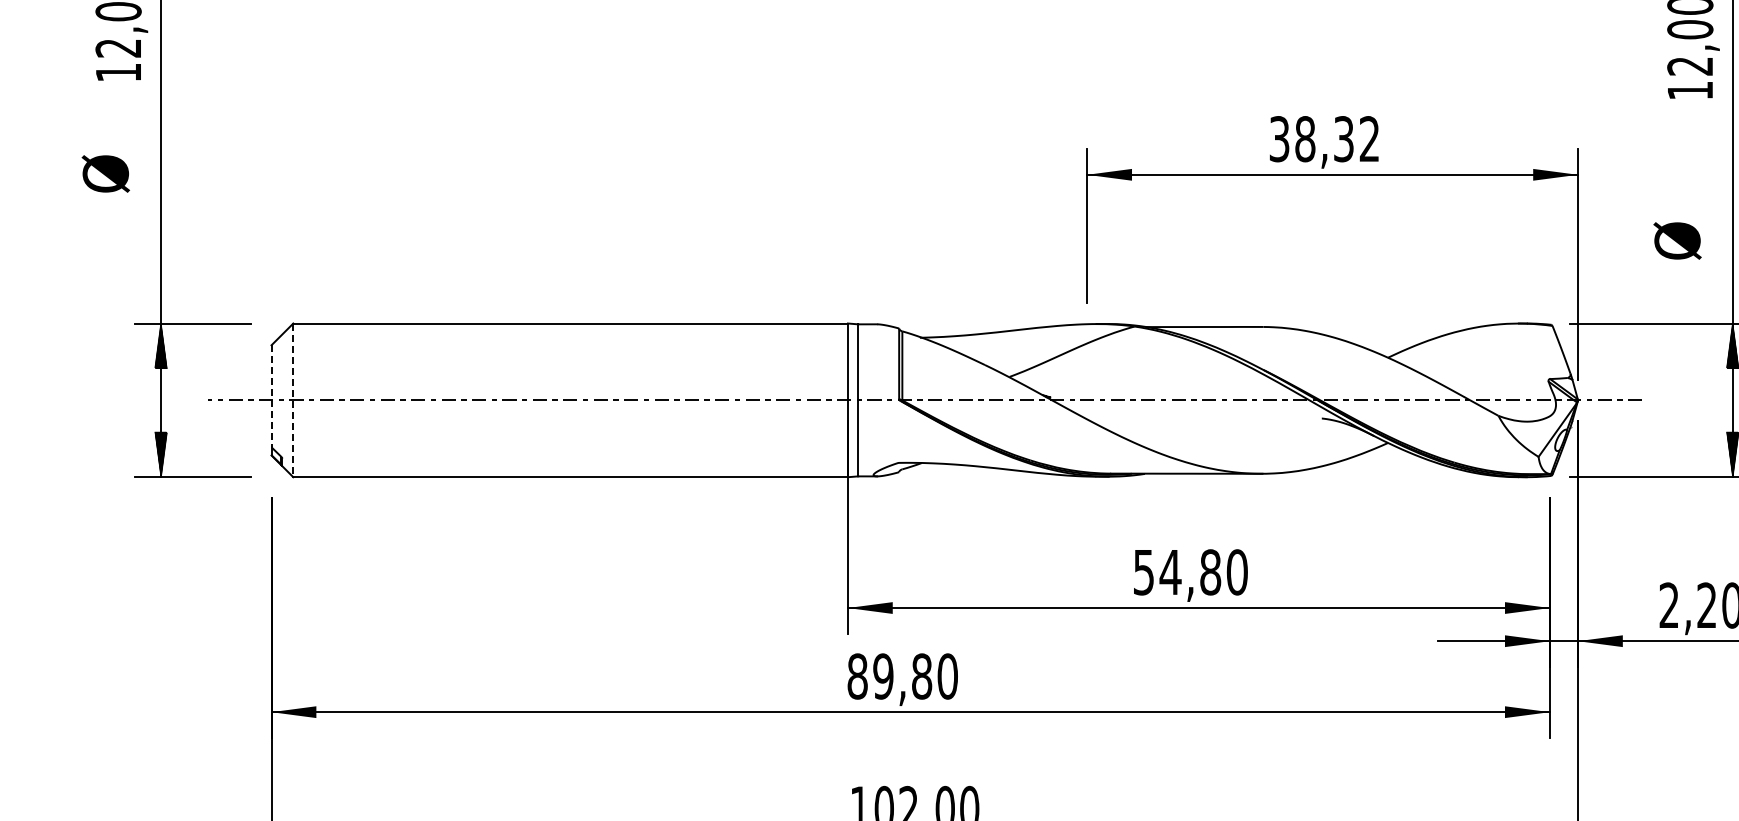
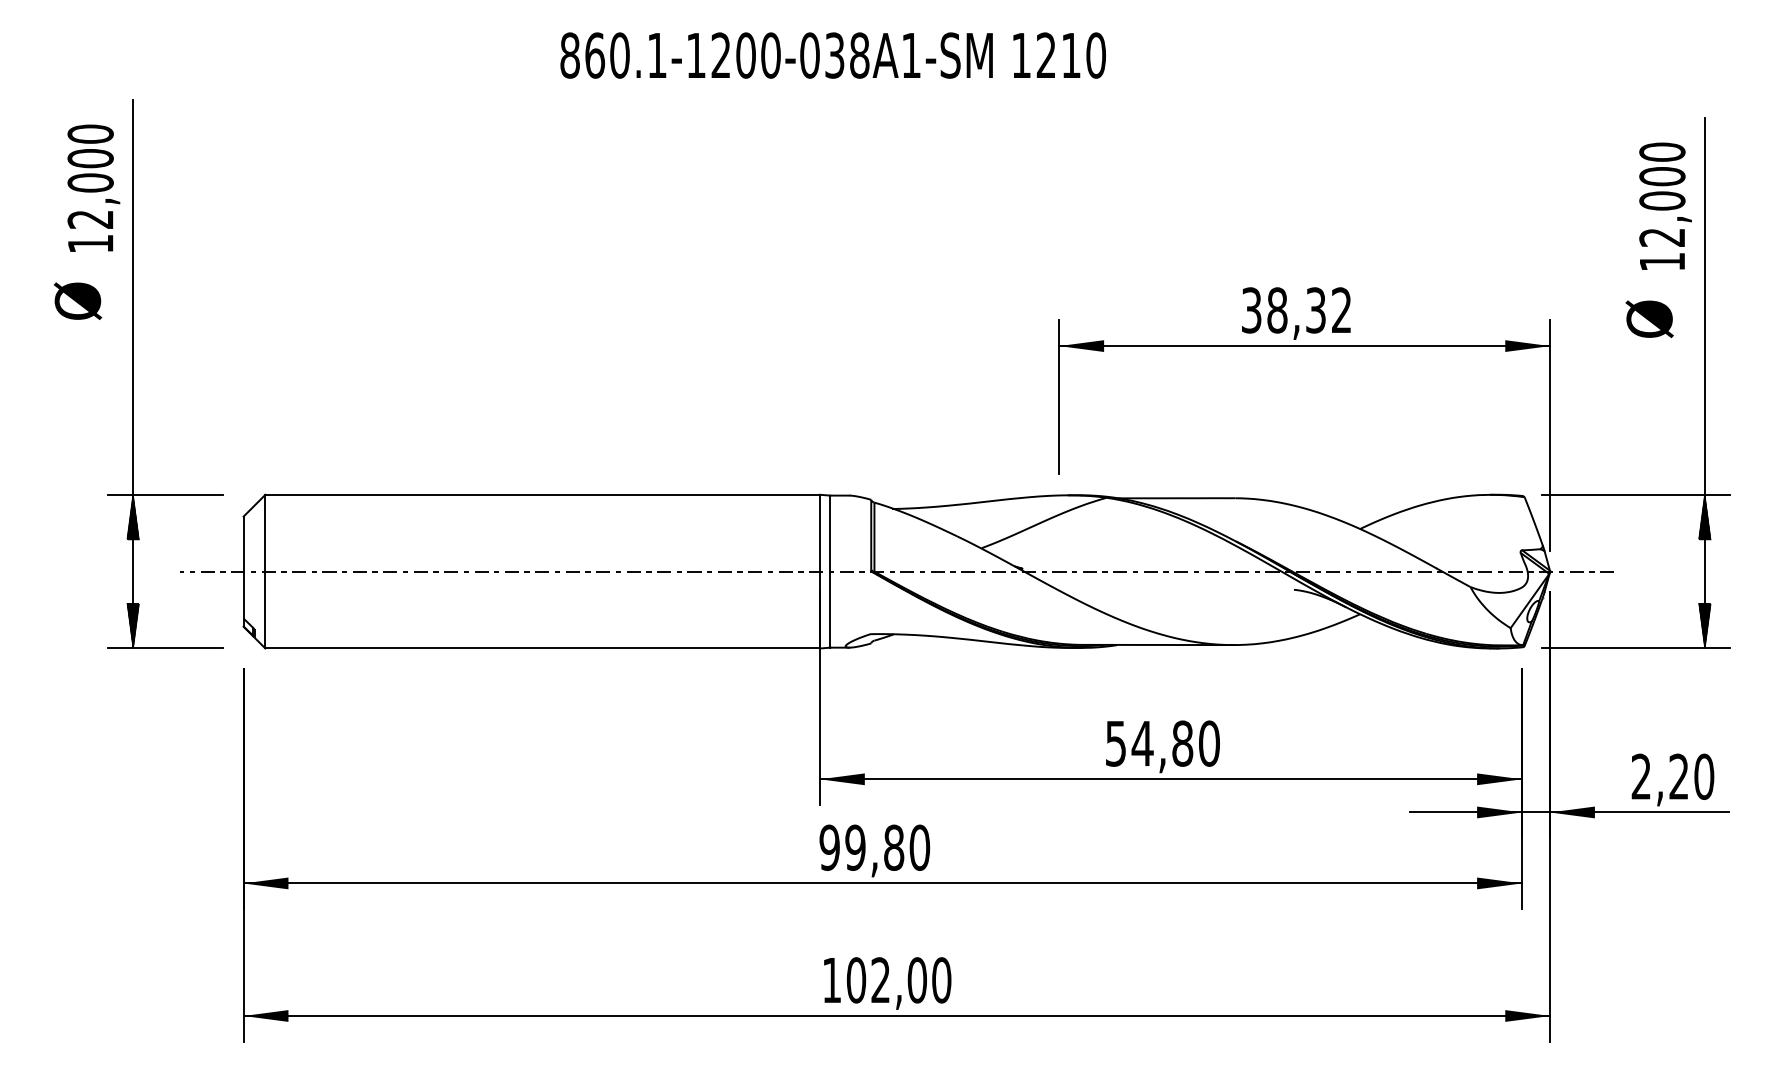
text: (106, 173) -> (78, 300), moved
text: (1677, 240) -> (1649, 318), moved
line: (271, 396) -> (243, 567), dashed -> solid
line: (293, 400) -> (265, 571), dashed -> solid
text: (857, 676) -> (829, 847), 89,80 -> 99,80

